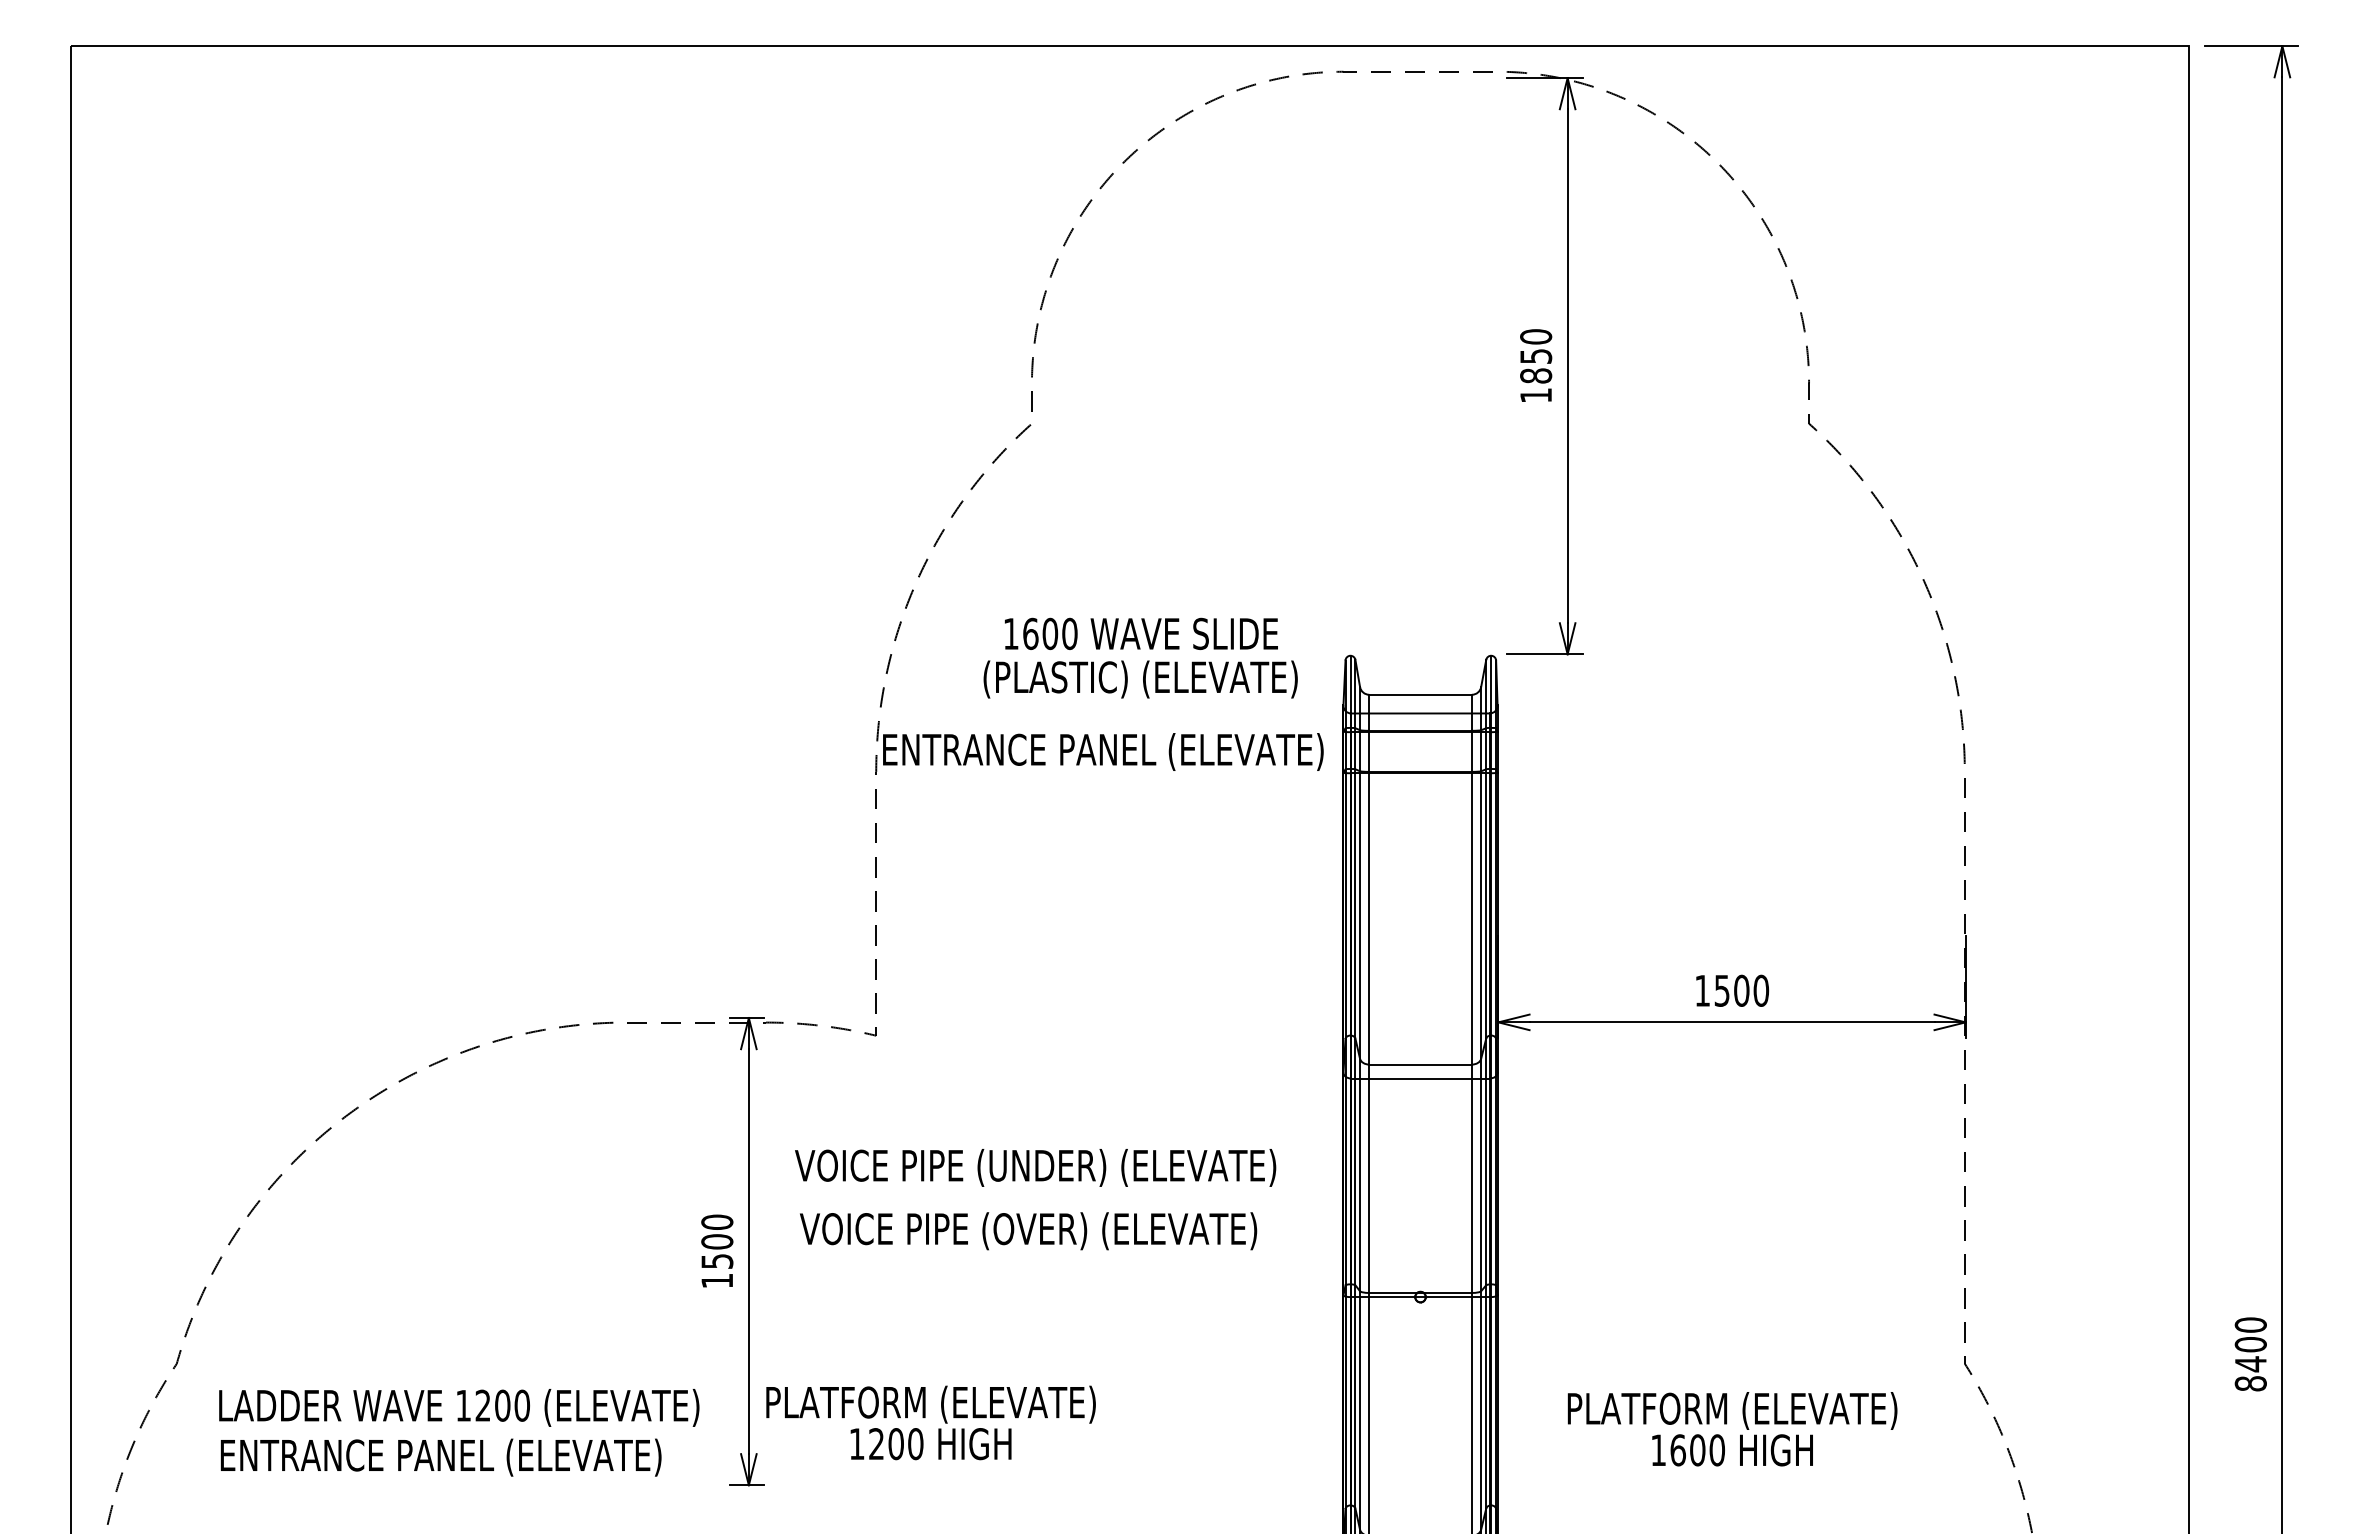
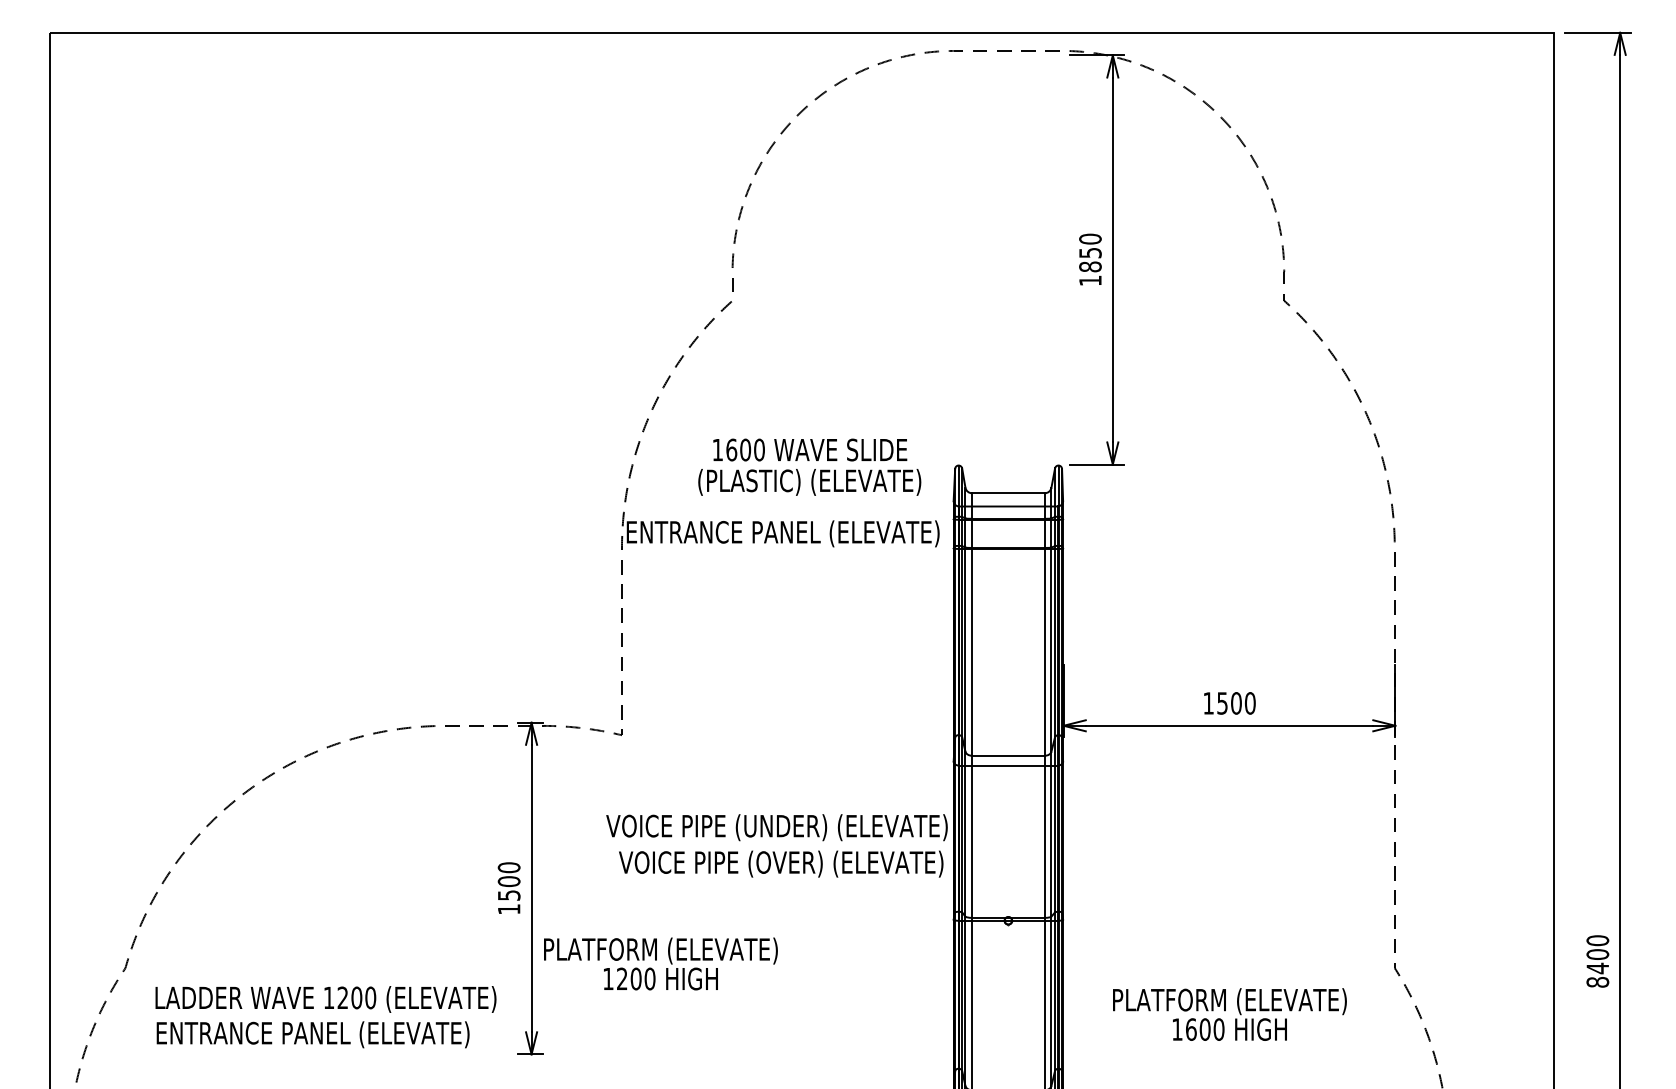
text: (1035, 1167) -> (776, 827), moved
text: (1028, 1231) -> (781, 864), moved
text: (930, 1422) -> (660, 963), moved

